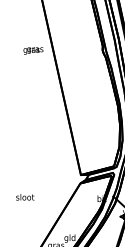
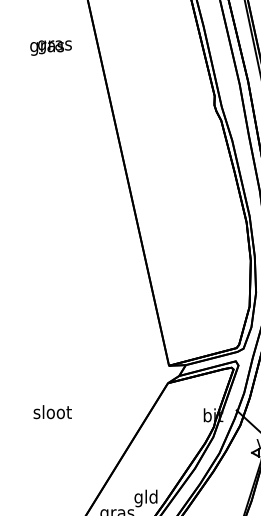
text: (33, 50) -> (51, 46), moved

